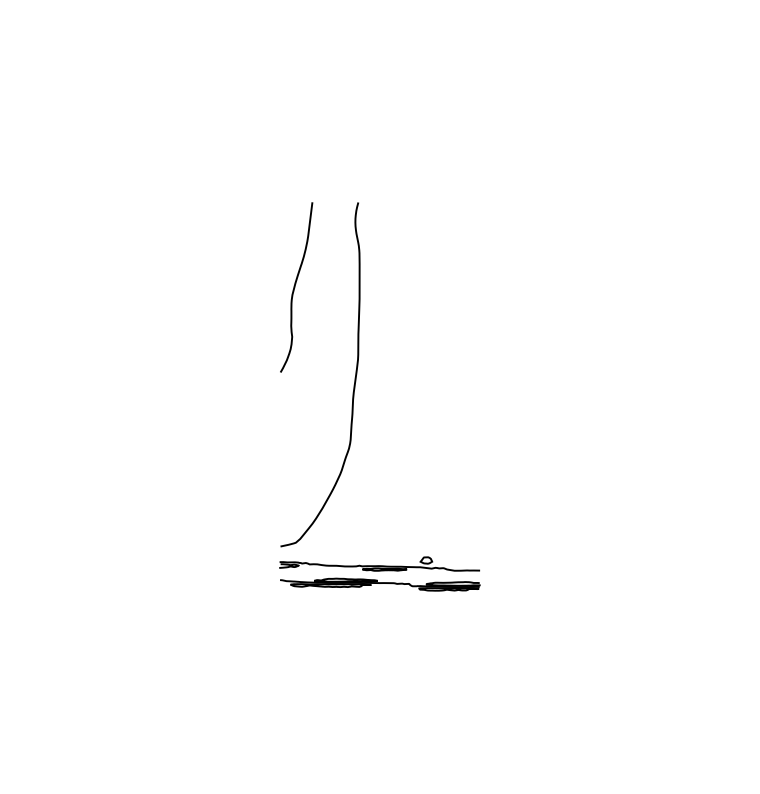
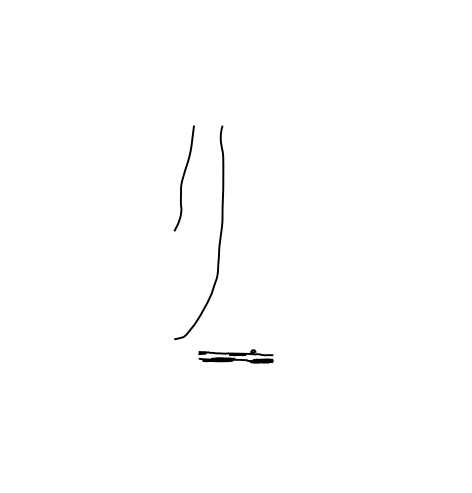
part: (379, 574) -> (235, 356), size x0.6

